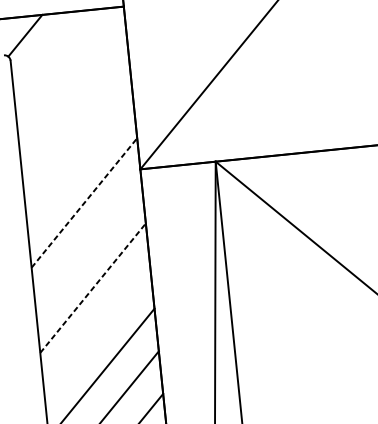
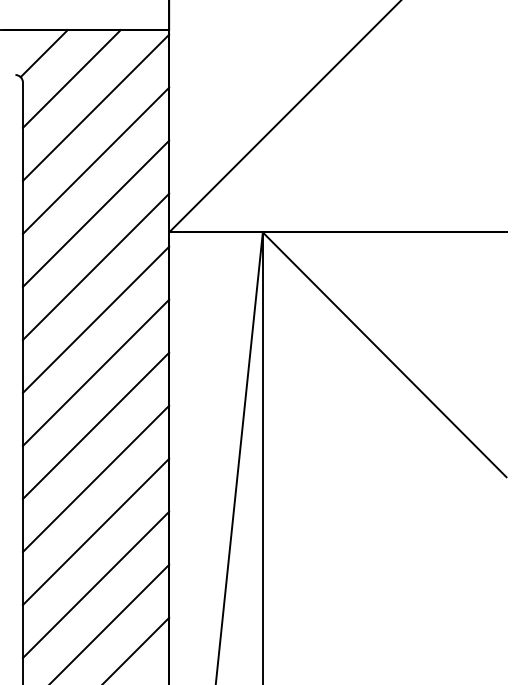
line: (49, 53) -> (71, 78), added
line: (70, 74) -> (95, 107), added
line: (75, 117) -> (95, 160), added
line: (79, 160) -> (95, 213), added
line: (84, 202) -> (96, 266), dashed -> solid
line: (88, 245) -> (95, 319), added
line: (93, 287) -> (96, 372), dashed -> solid
line: (96, 330) -> (95, 425), added

